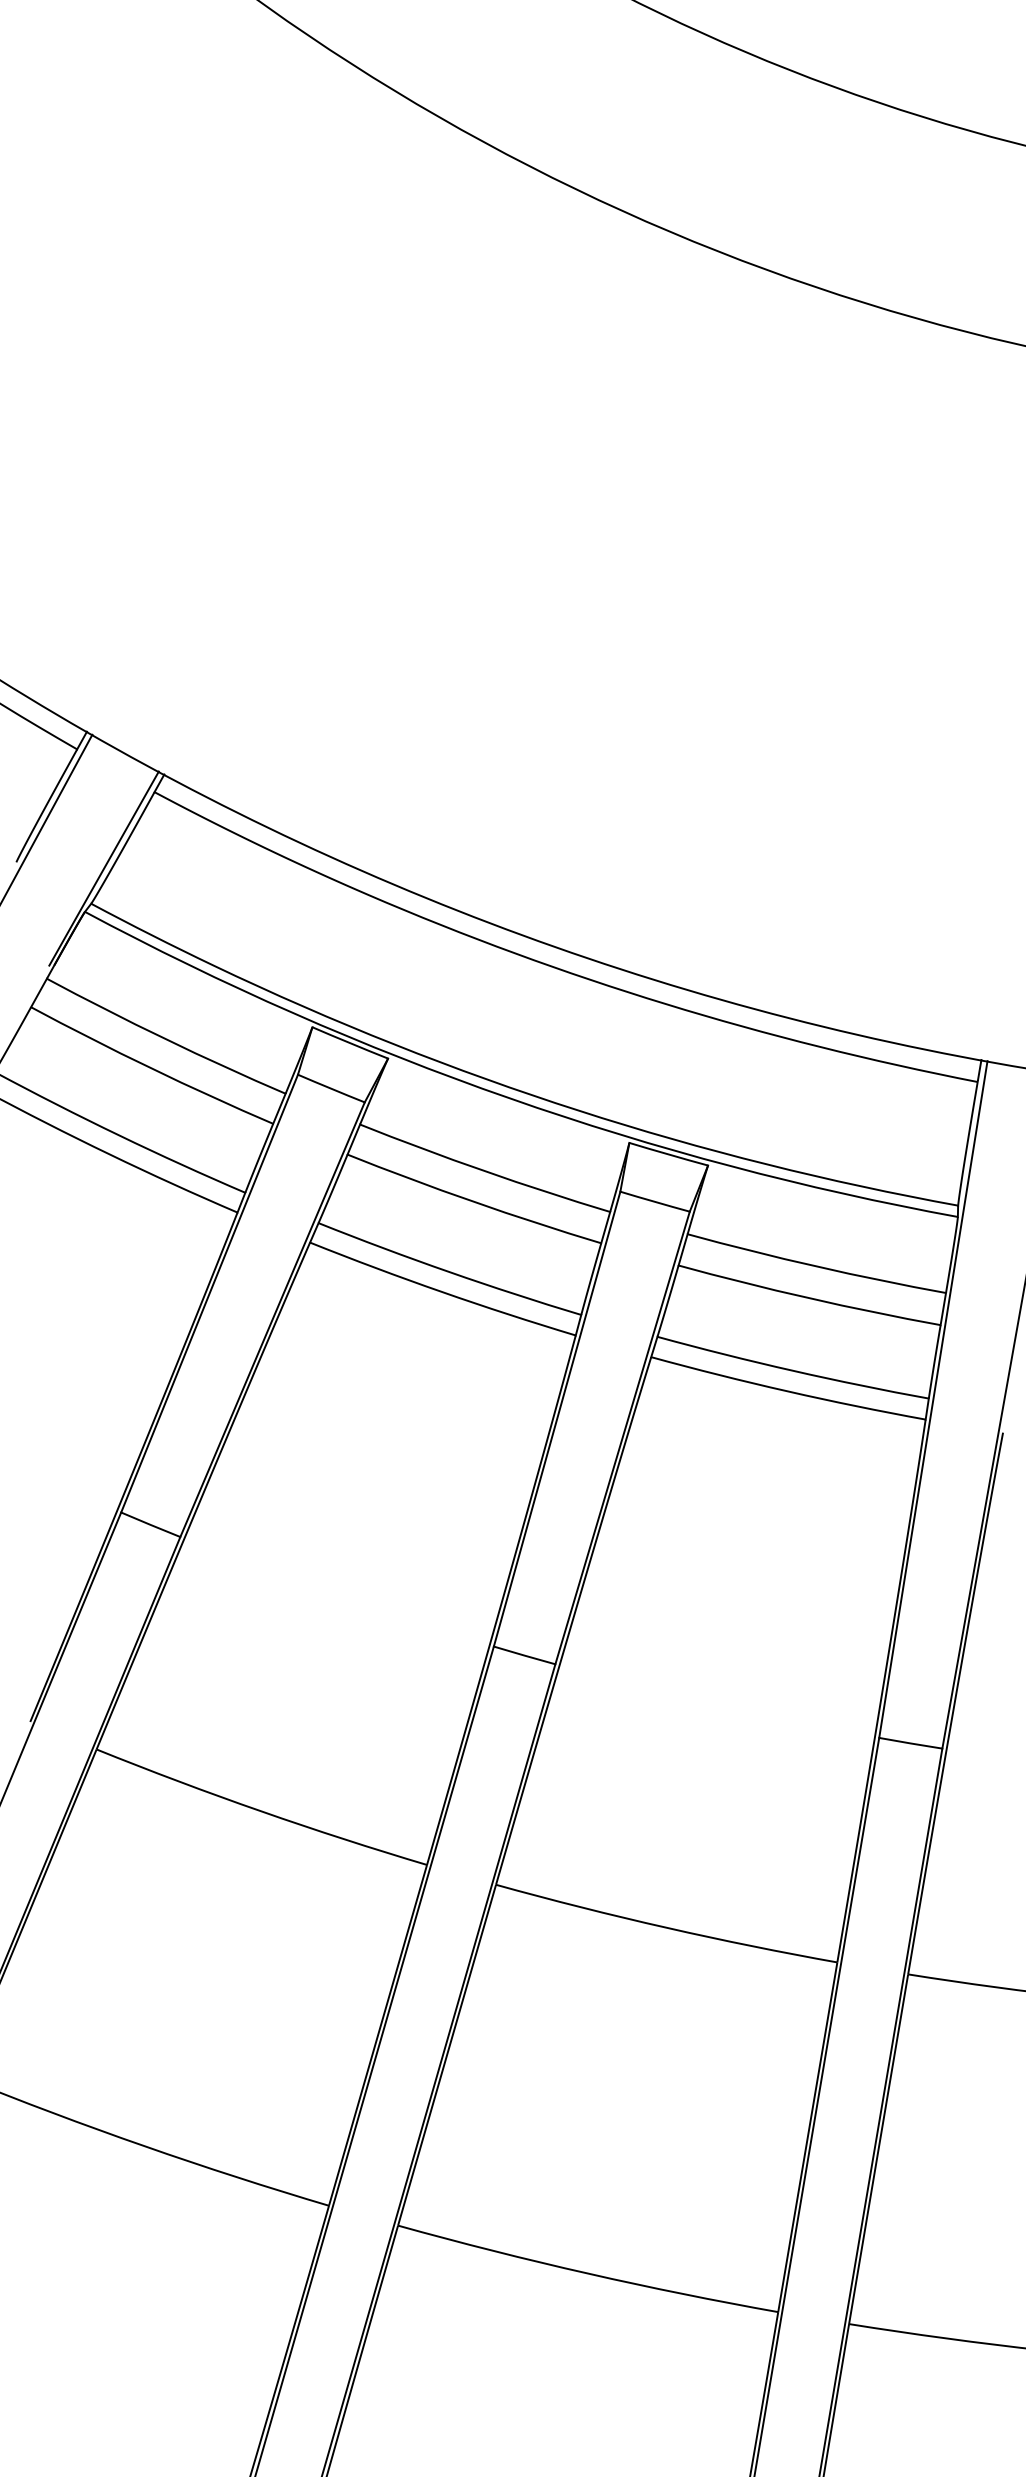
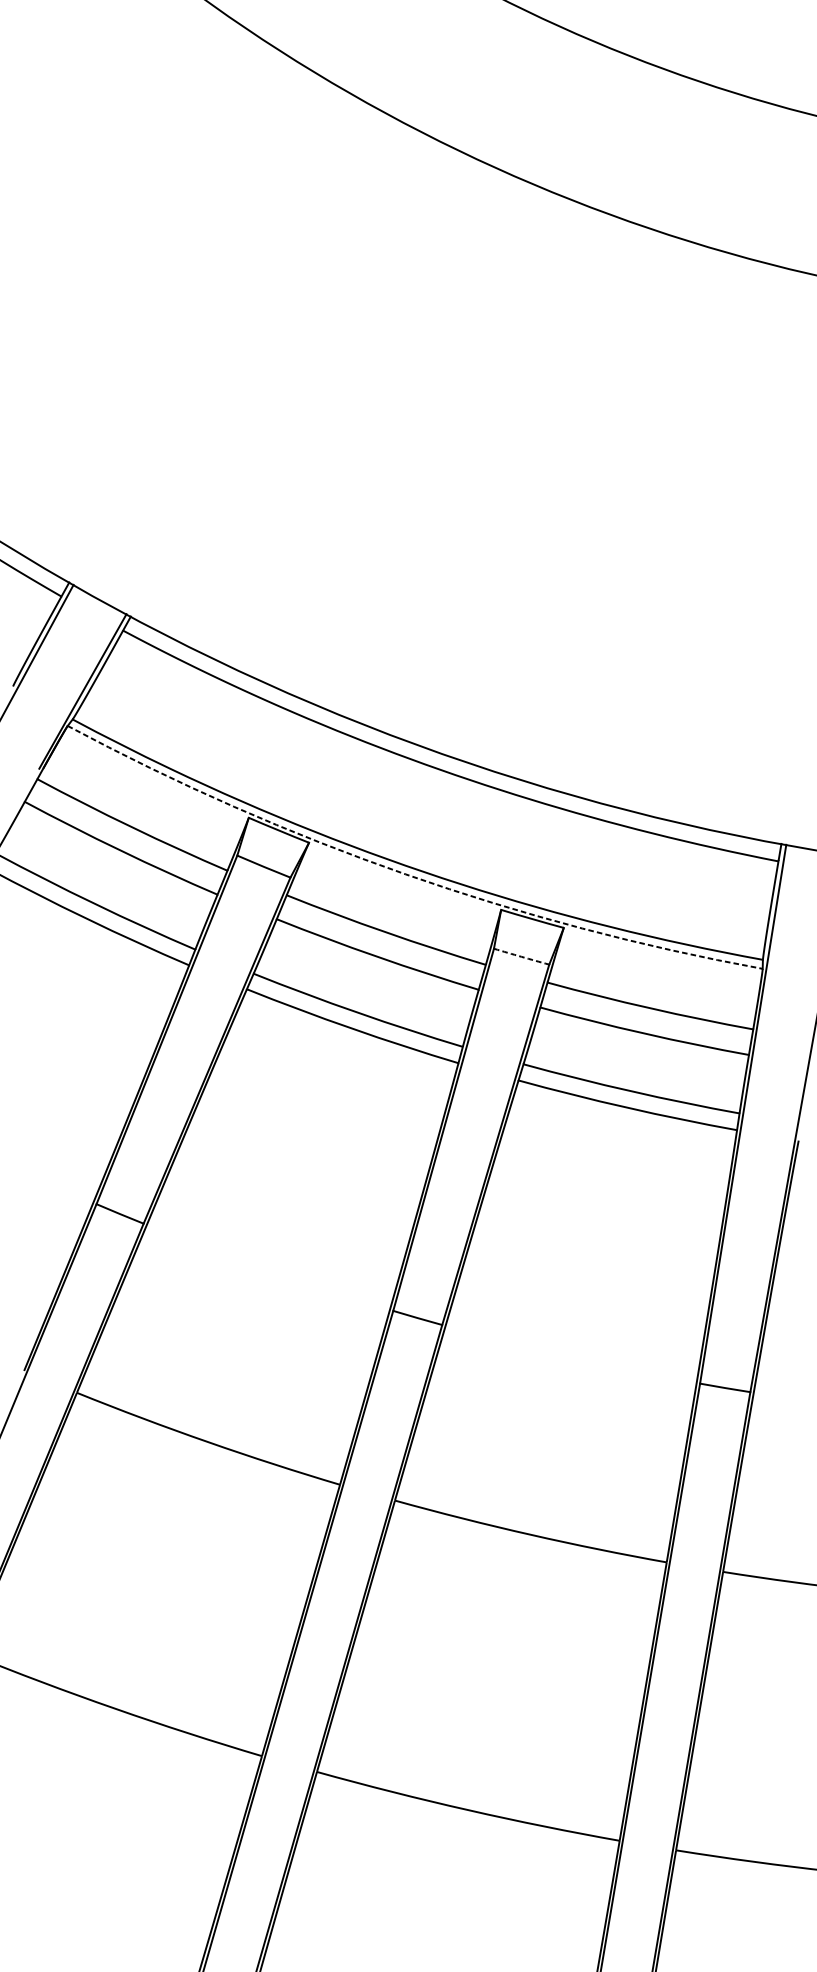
arc: (509, 1098) -> (405, 874), solid -> dashed
arc: (655, 1201) -> (521, 956), solid -> dashed

